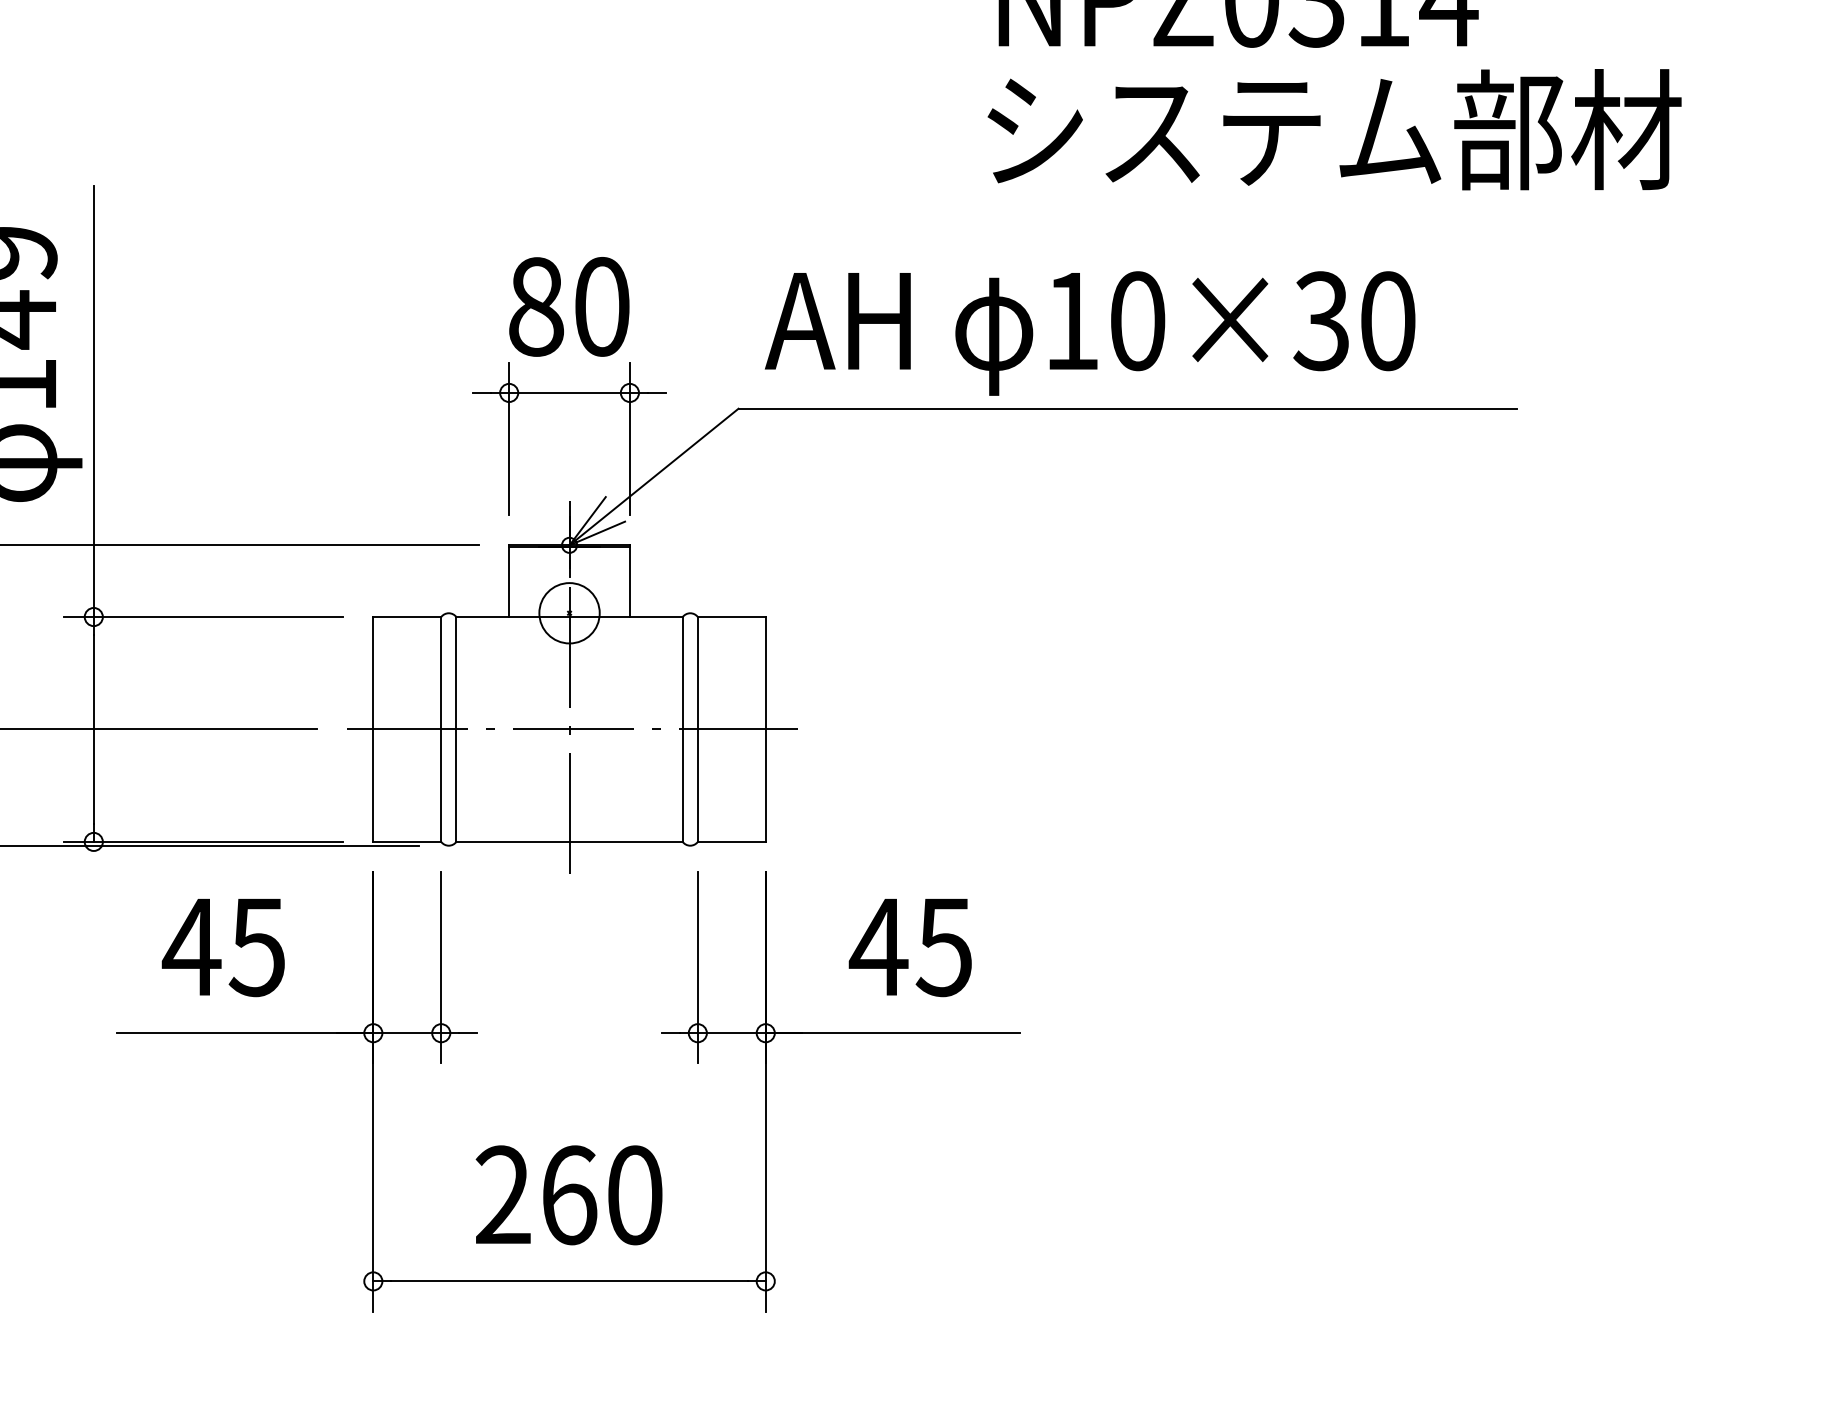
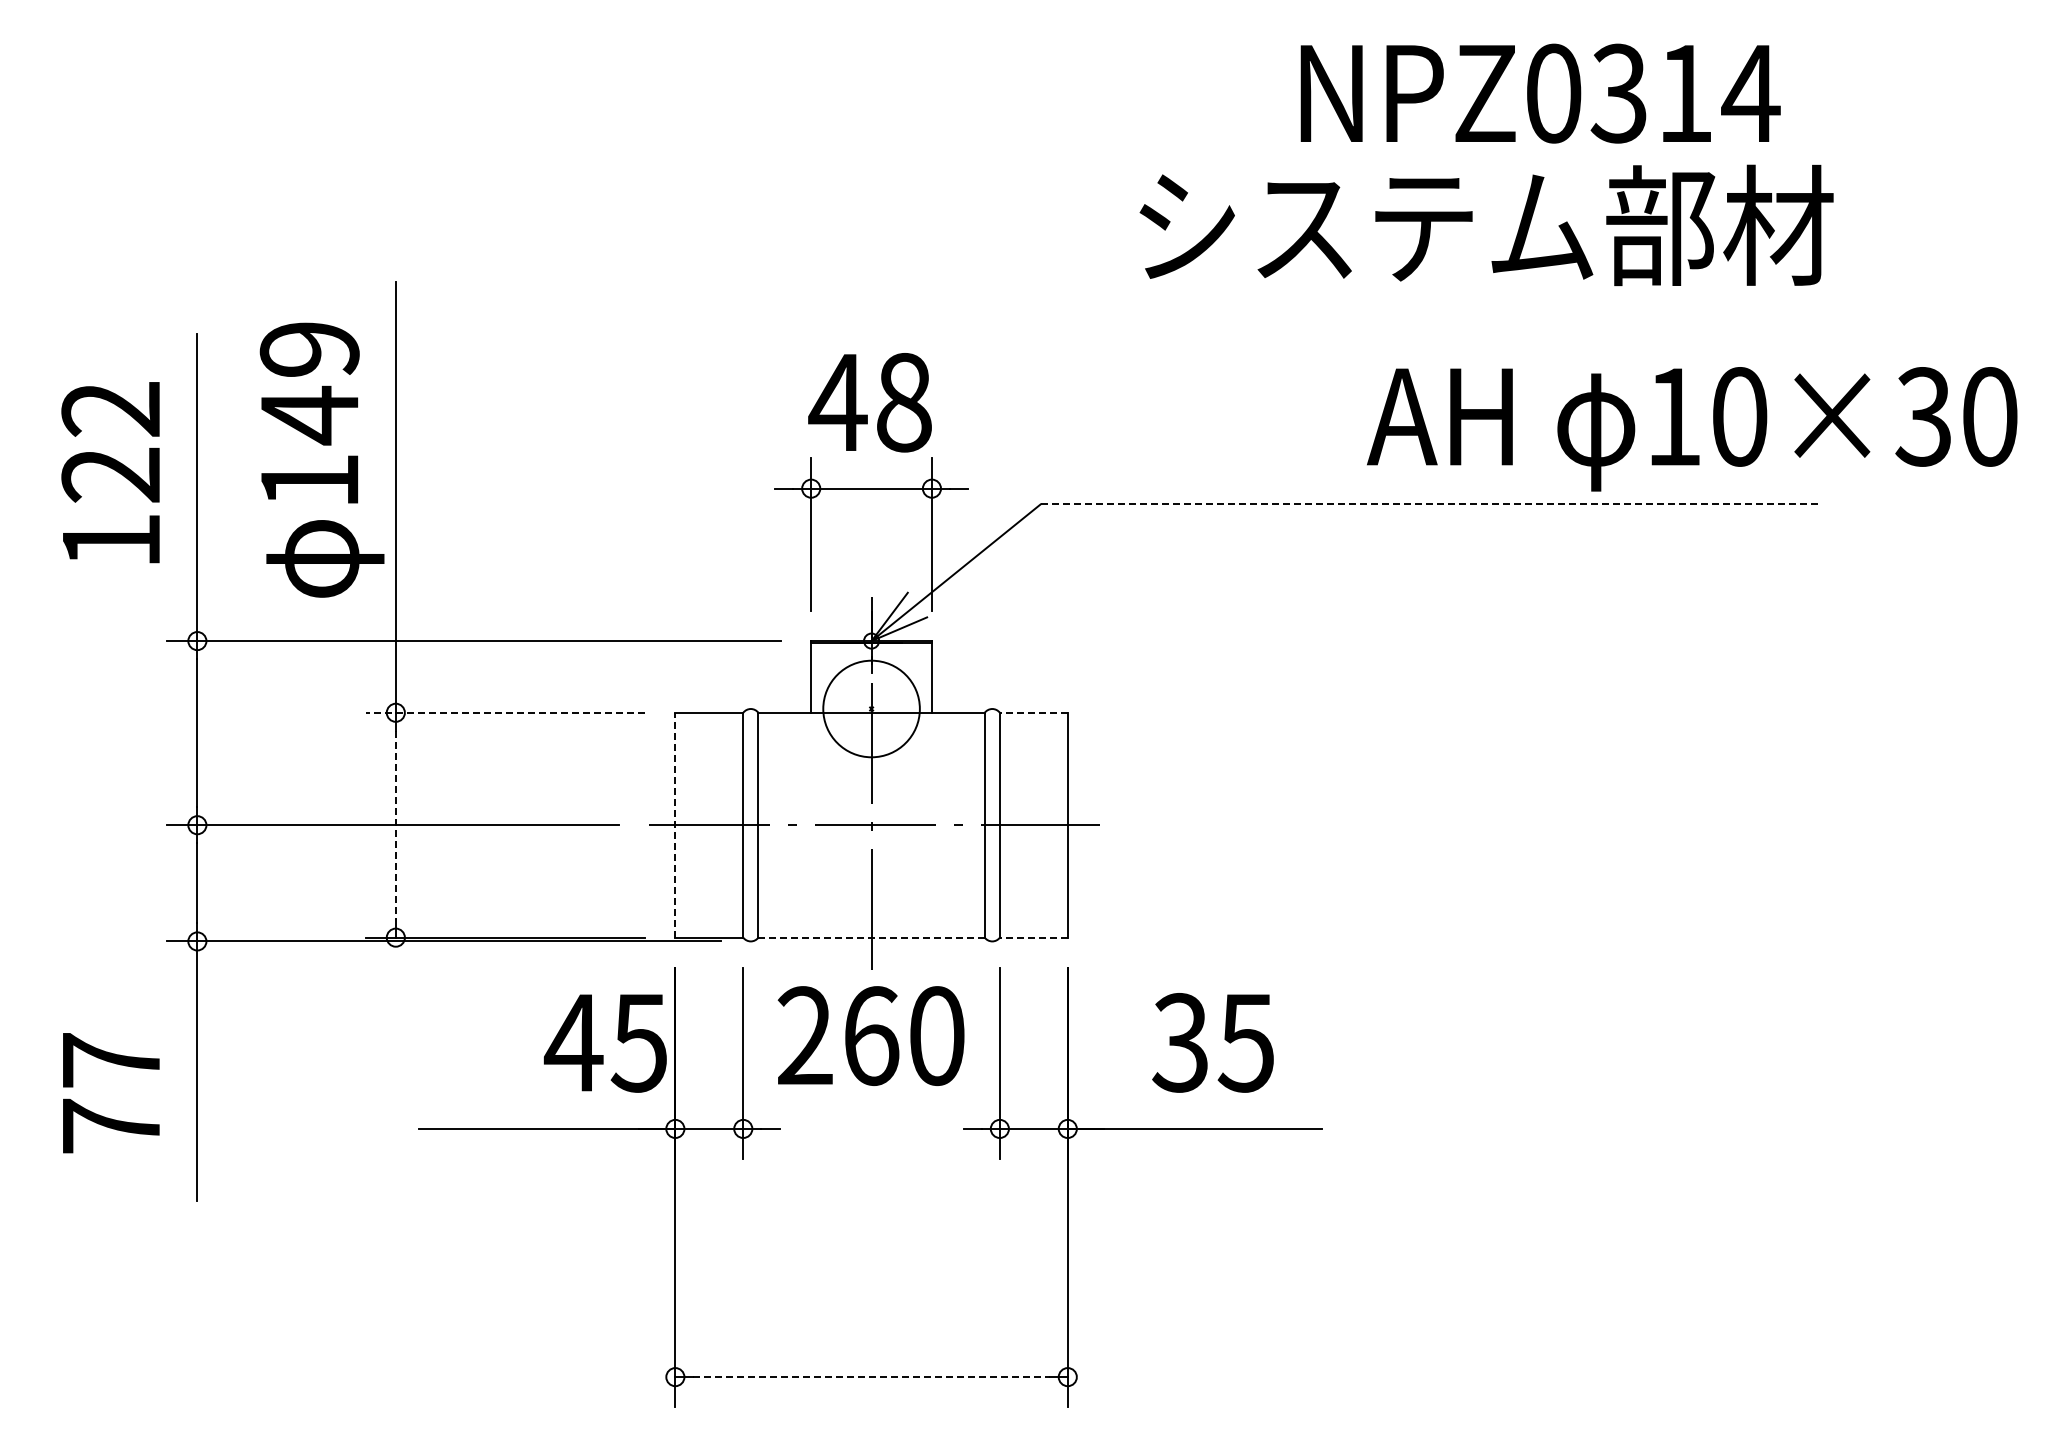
text: (1334, 128) -> (1486, 224), moved
text: (567, 306) -> (869, 402), 80 -> 48
text: (1090, 333) -> (1692, 429), moved
line: (1128, 408) -> (1430, 504), solid -> dashed
circle: (569, 612) -> (871, 708), size x1.6
line: (203, 616) -> (505, 712), solid -> dashed
line: (731, 616) -> (1033, 712), solid -> dashed
line: (373, 728) -> (675, 824), solid -> dashed
line: (93, 729) -> (395, 825), solid -> dashed
line: (569, 841) -> (871, 937), solid -> dashed
line: (731, 841) -> (1033, 937), solid -> dashed
text: (878, 946) -> (1180, 1042), 45 -> 35
text: (222, 947) -> (604, 1043), moved
text: (568, 1194) -> (870, 1035), moved
line: (570, 1281) -> (872, 1377), solid -> dashed

